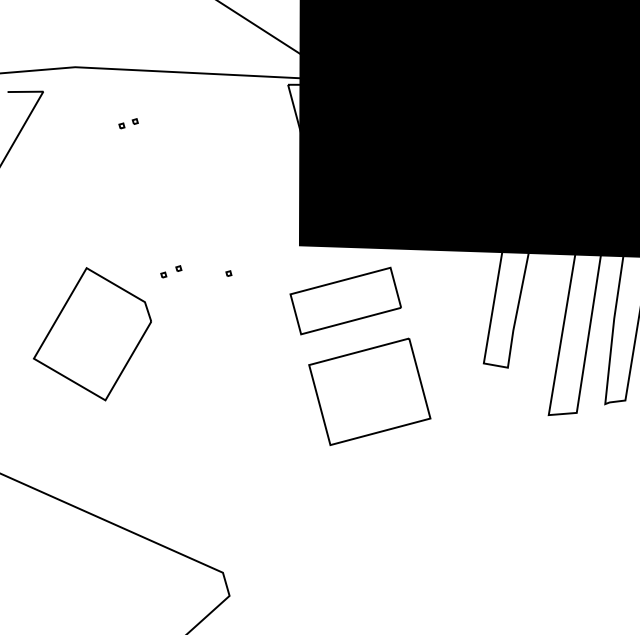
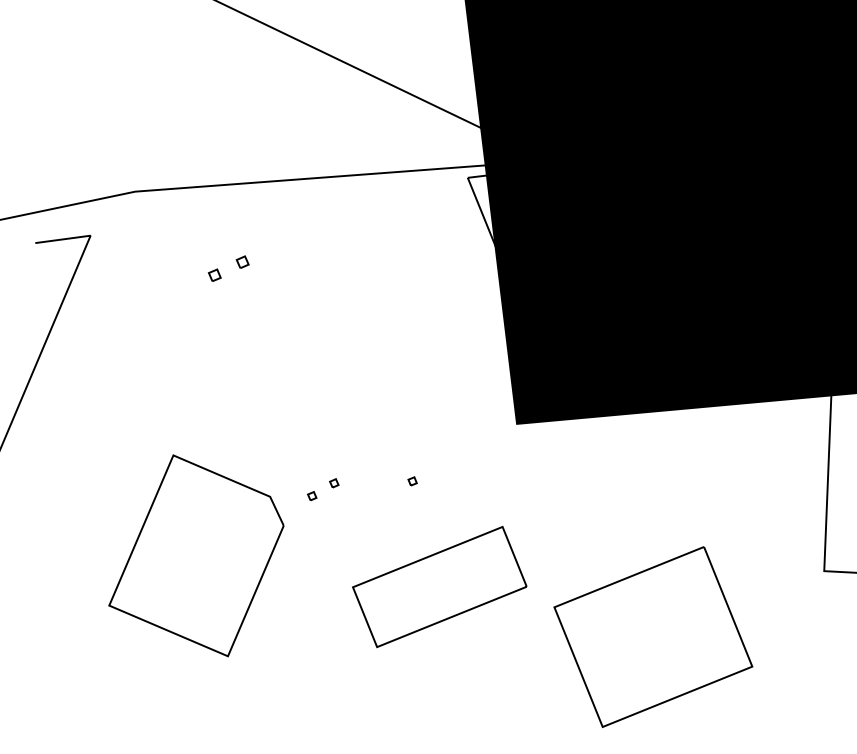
part: (128, 123) -> (228, 268), size x1.4
part: (345, 300) -> (439, 586), moved
part: (92, 334) -> (195, 556), moved

